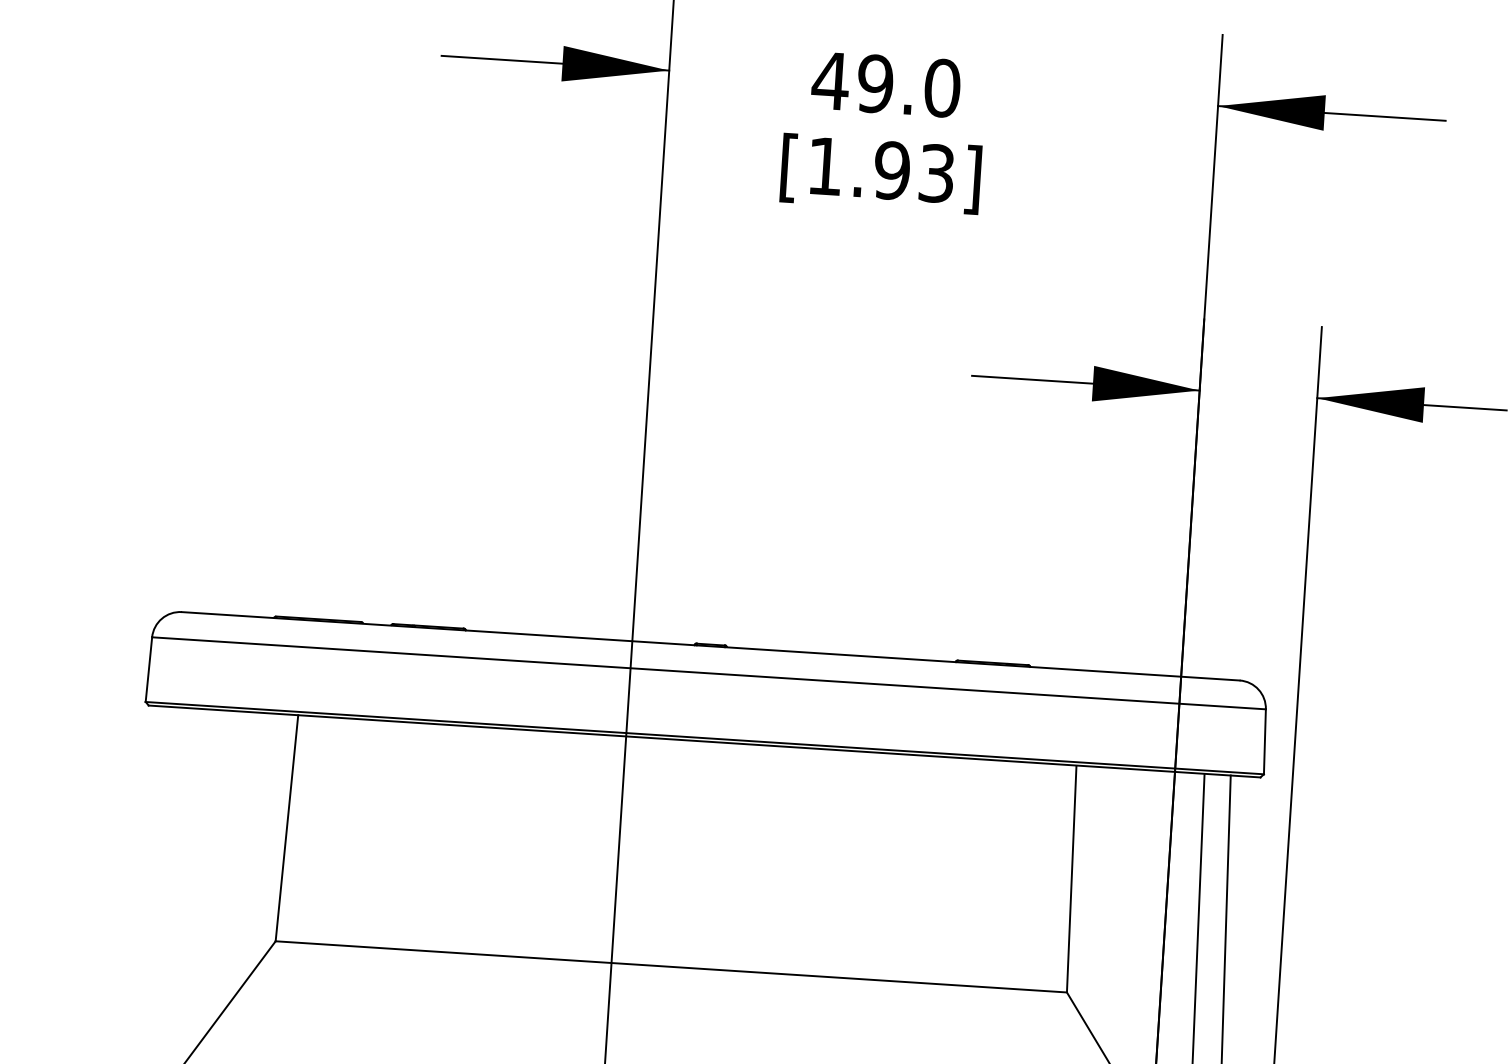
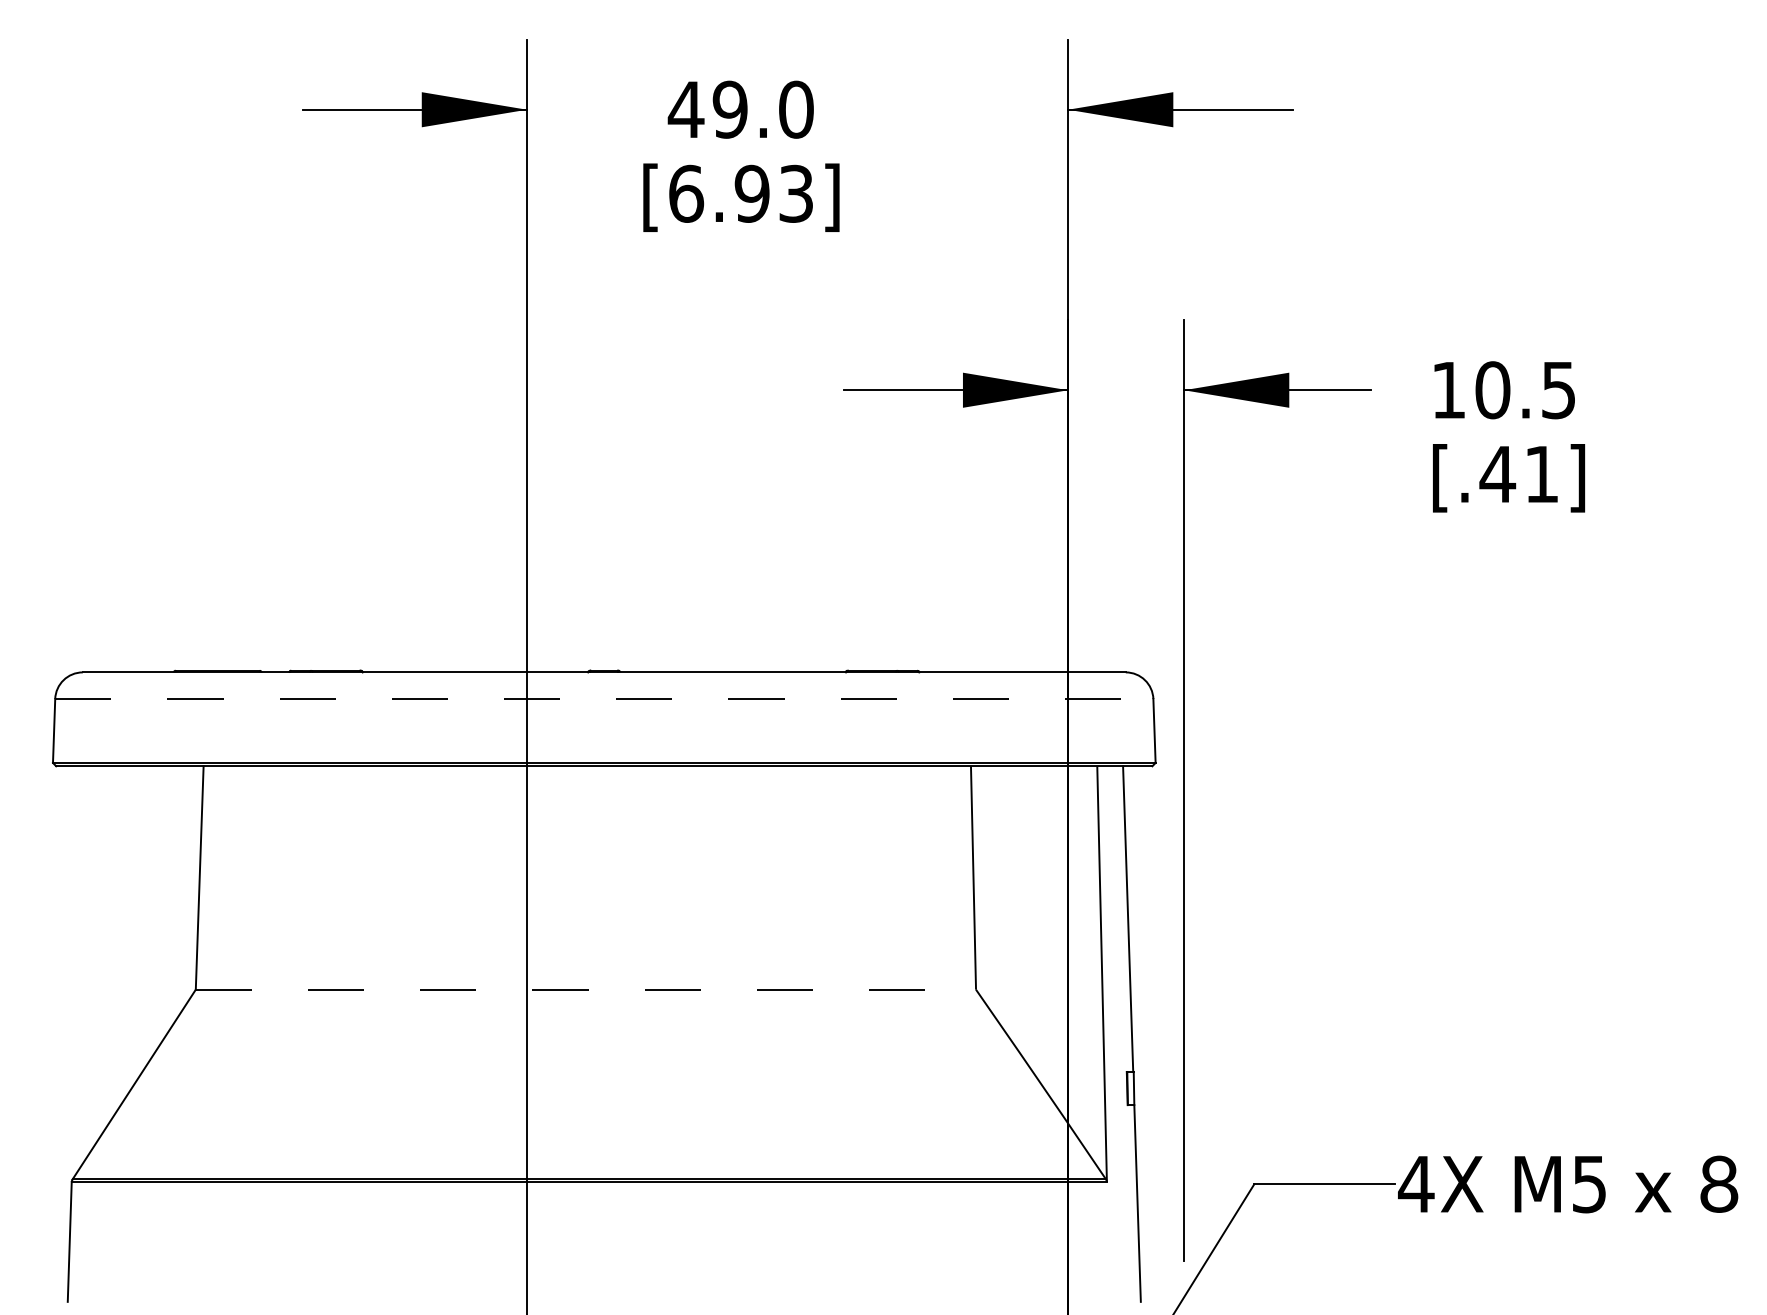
text: (825, 165) -> (686, 193), [1.93] -> [6.93]
line: (709, 673) -> (604, 699), solid -> dashed
line: (671, 966) -> (586, 989), solid -> dashed

